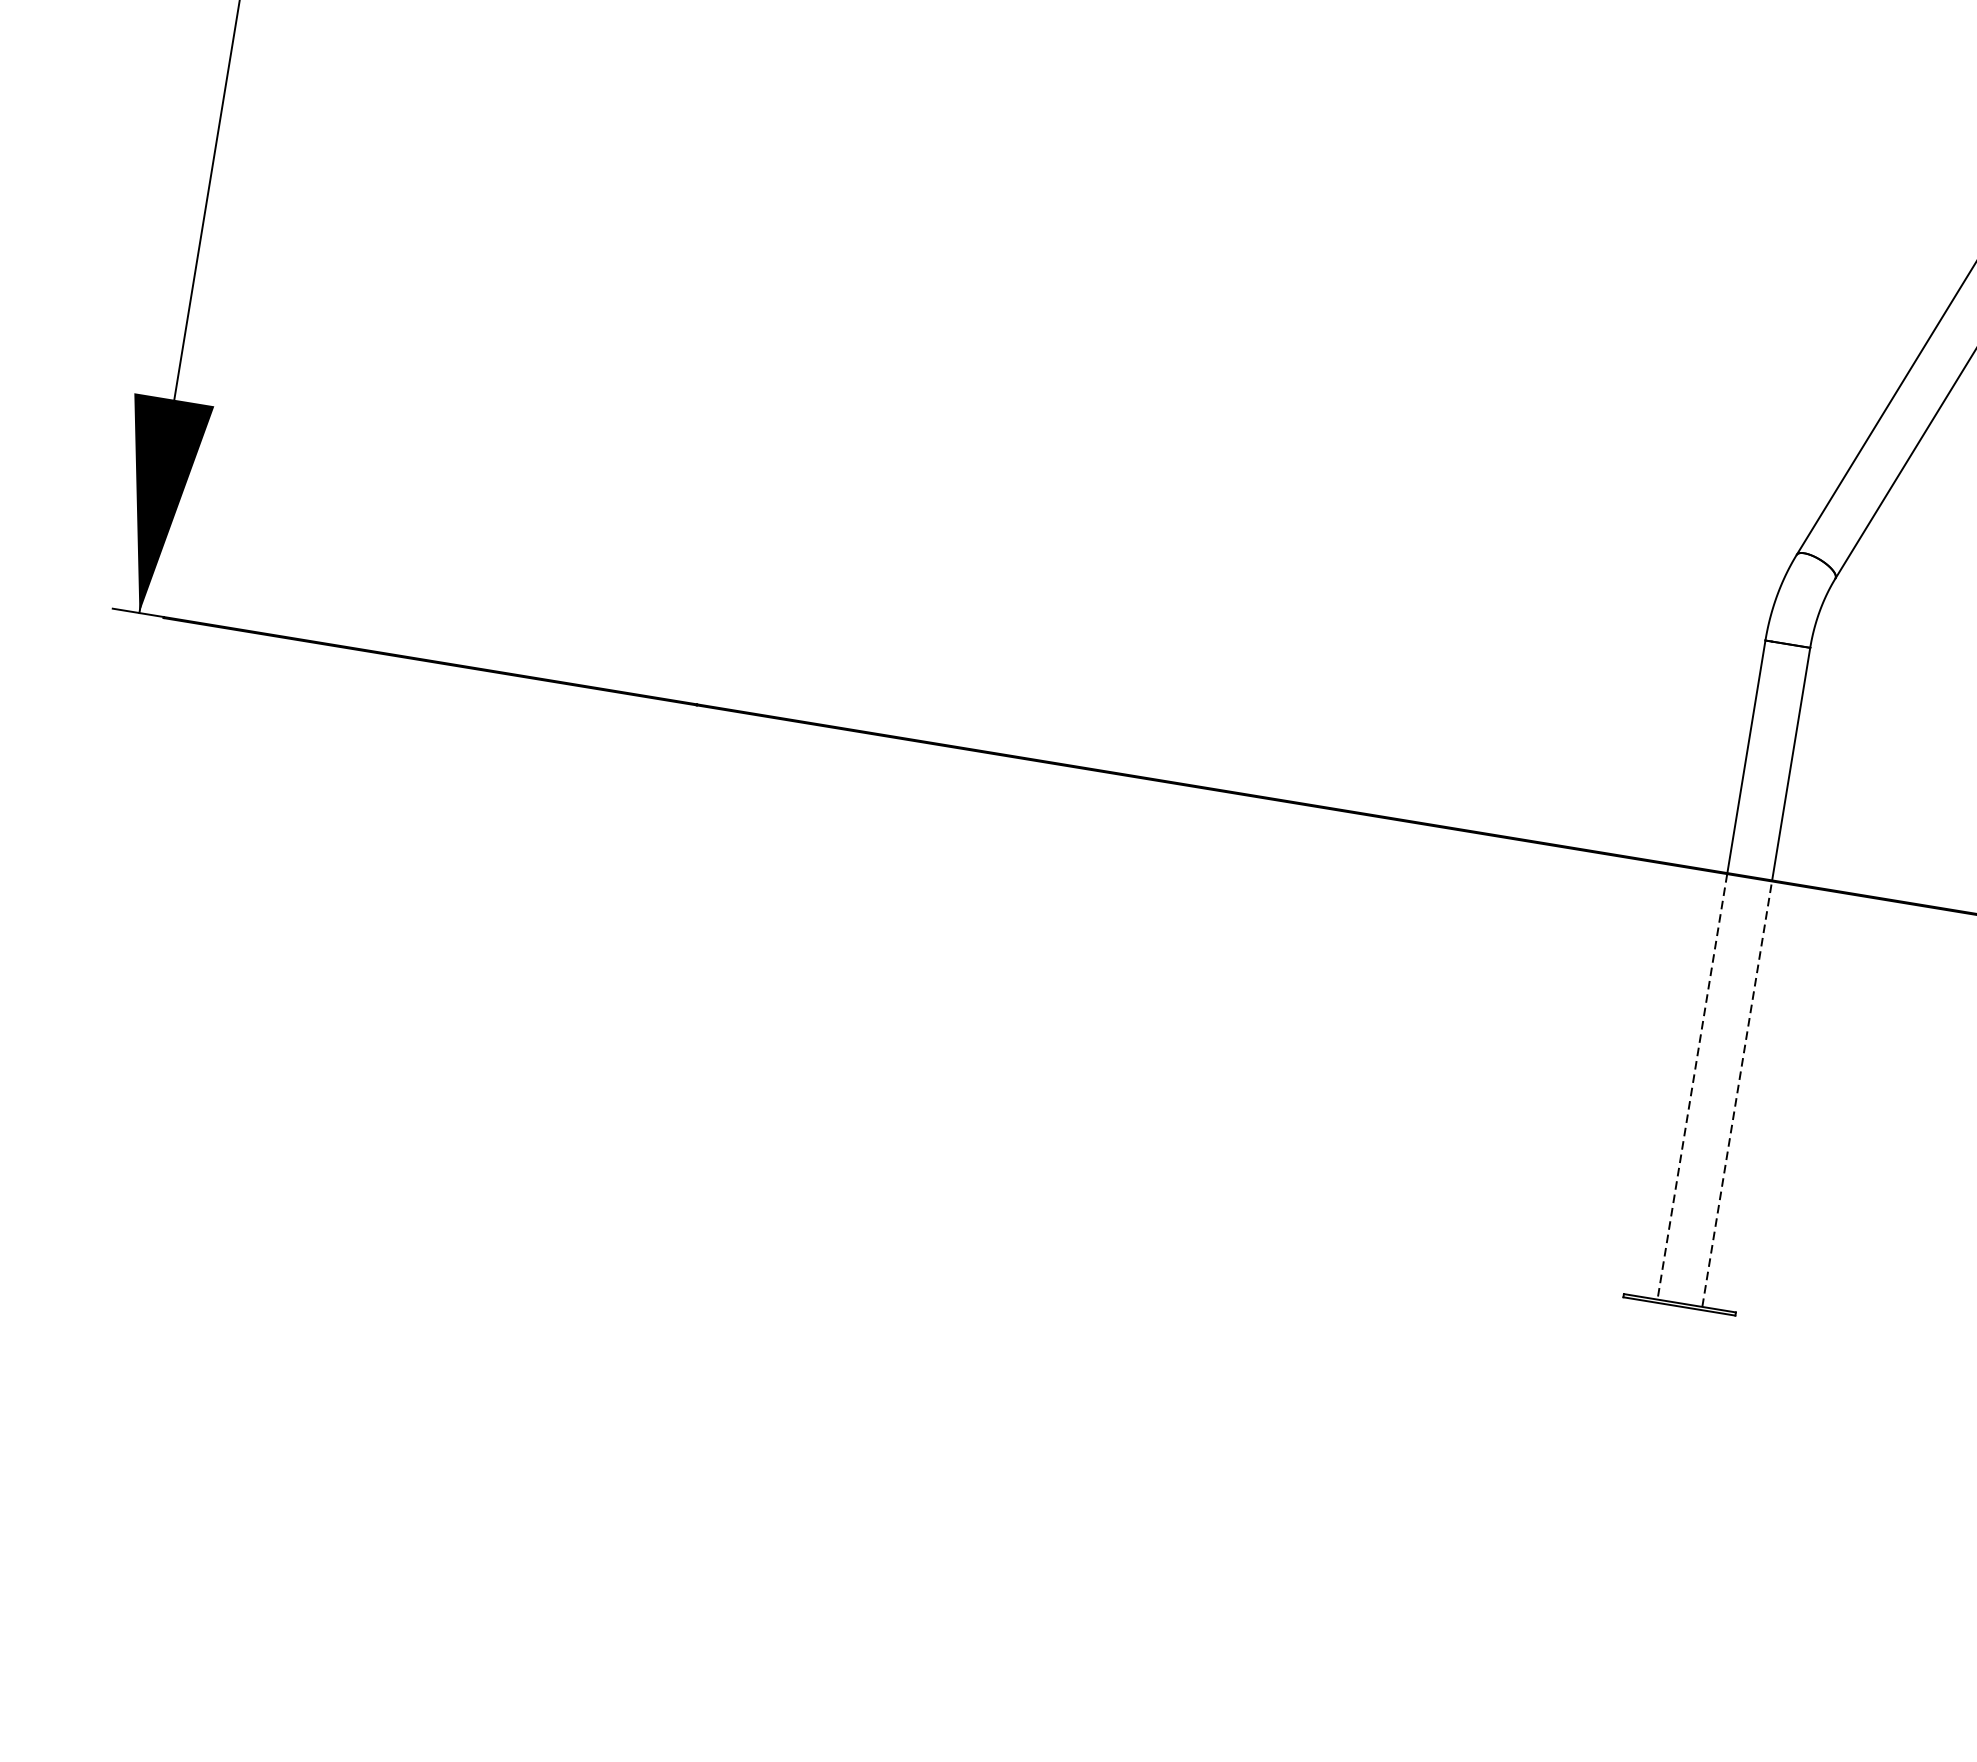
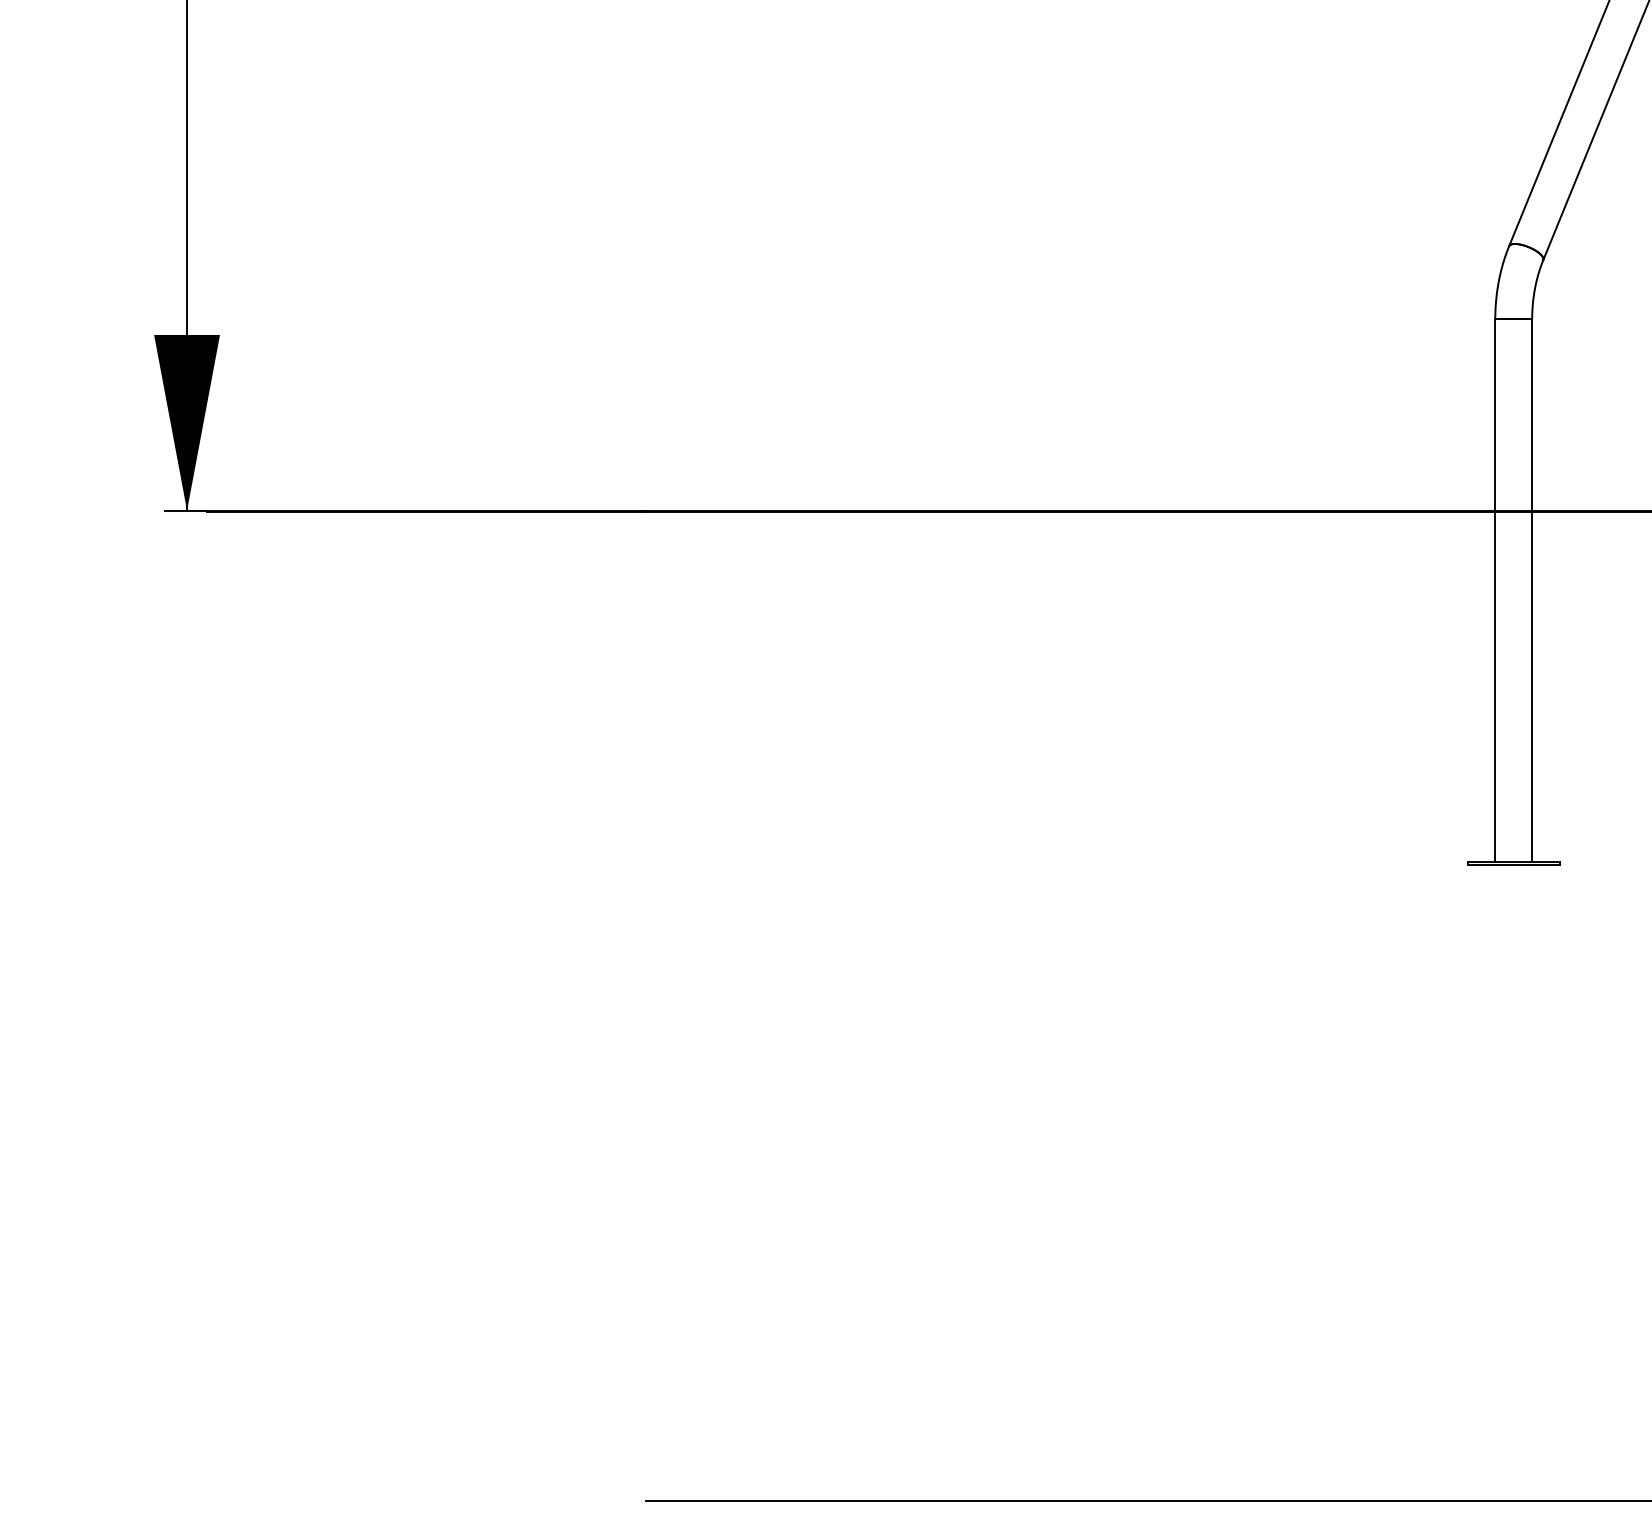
line: (1692, 1087) -> (1495, 687), dashed -> solid
line: (1737, 1093) -> (1532, 686), dashed -> solid

